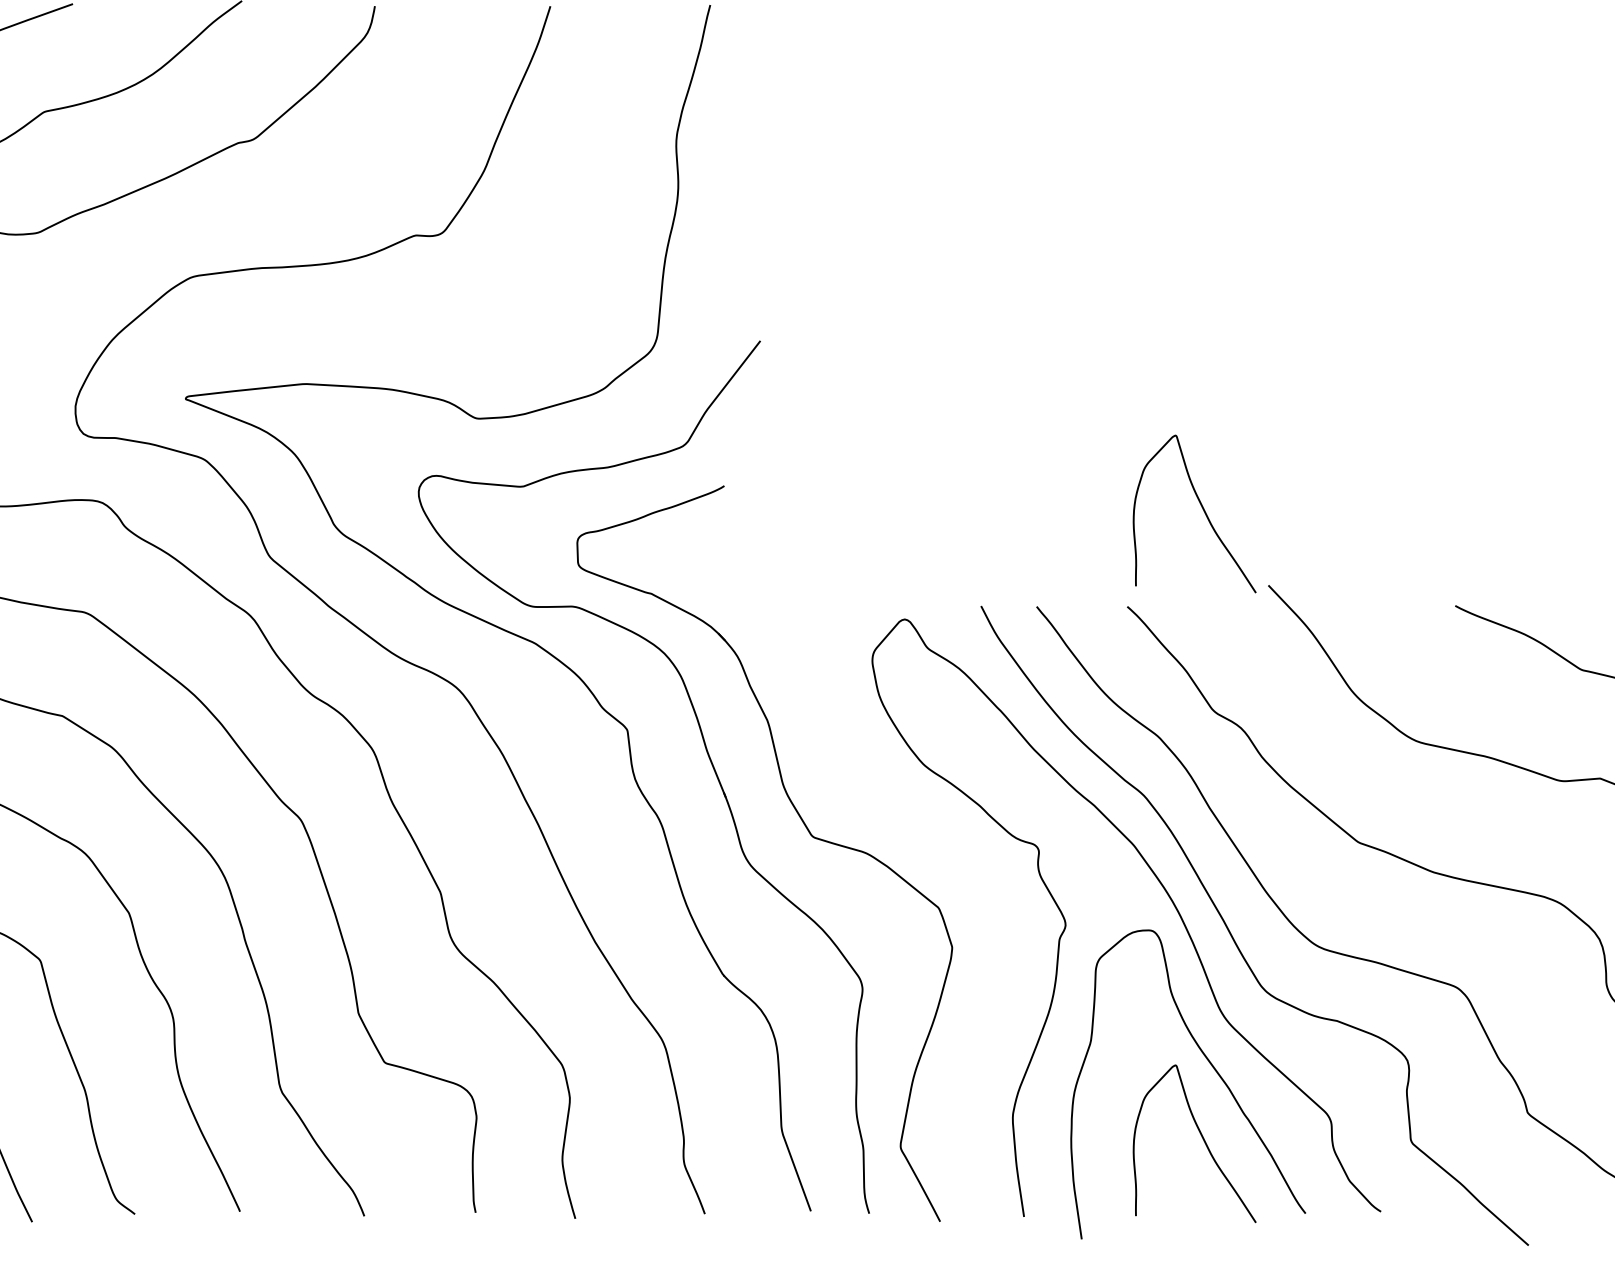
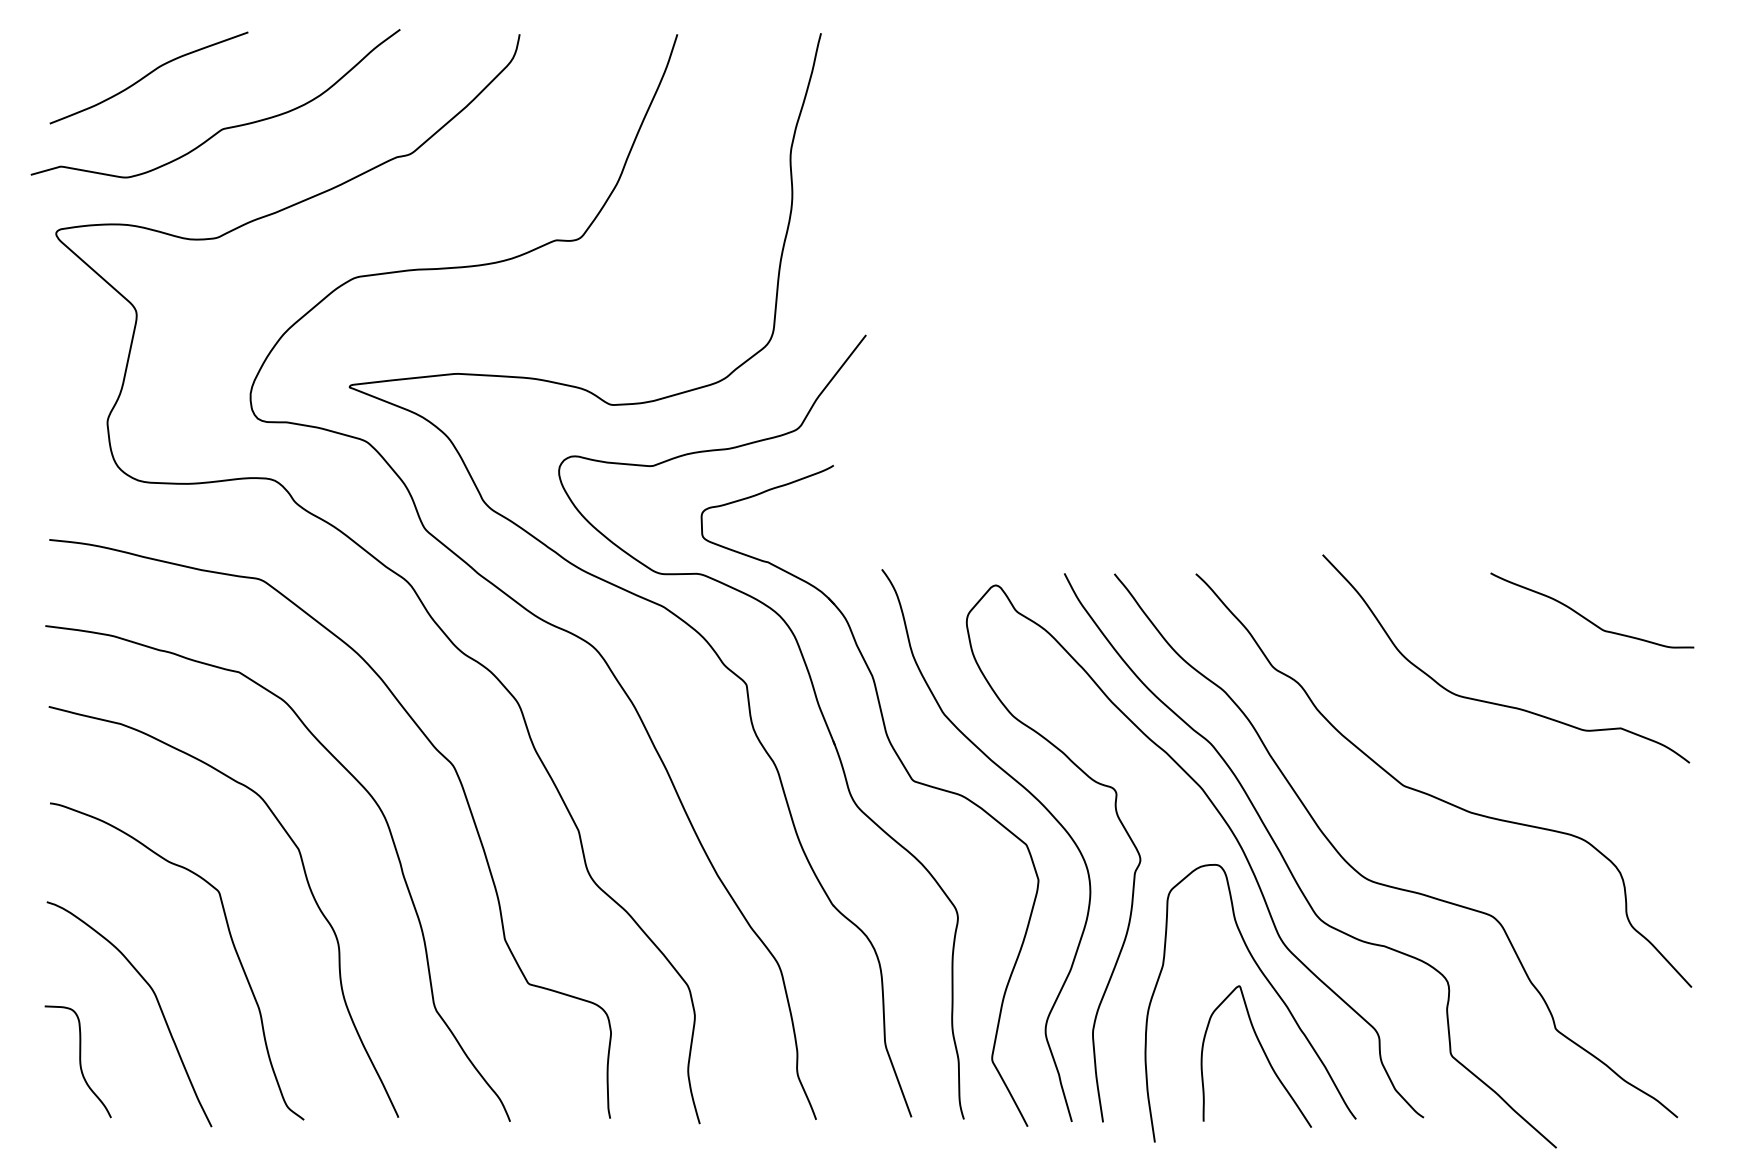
curve: (1202, 509) -> (1263, 486), removed
curve: (946, 855) -> (1033, 797), added

